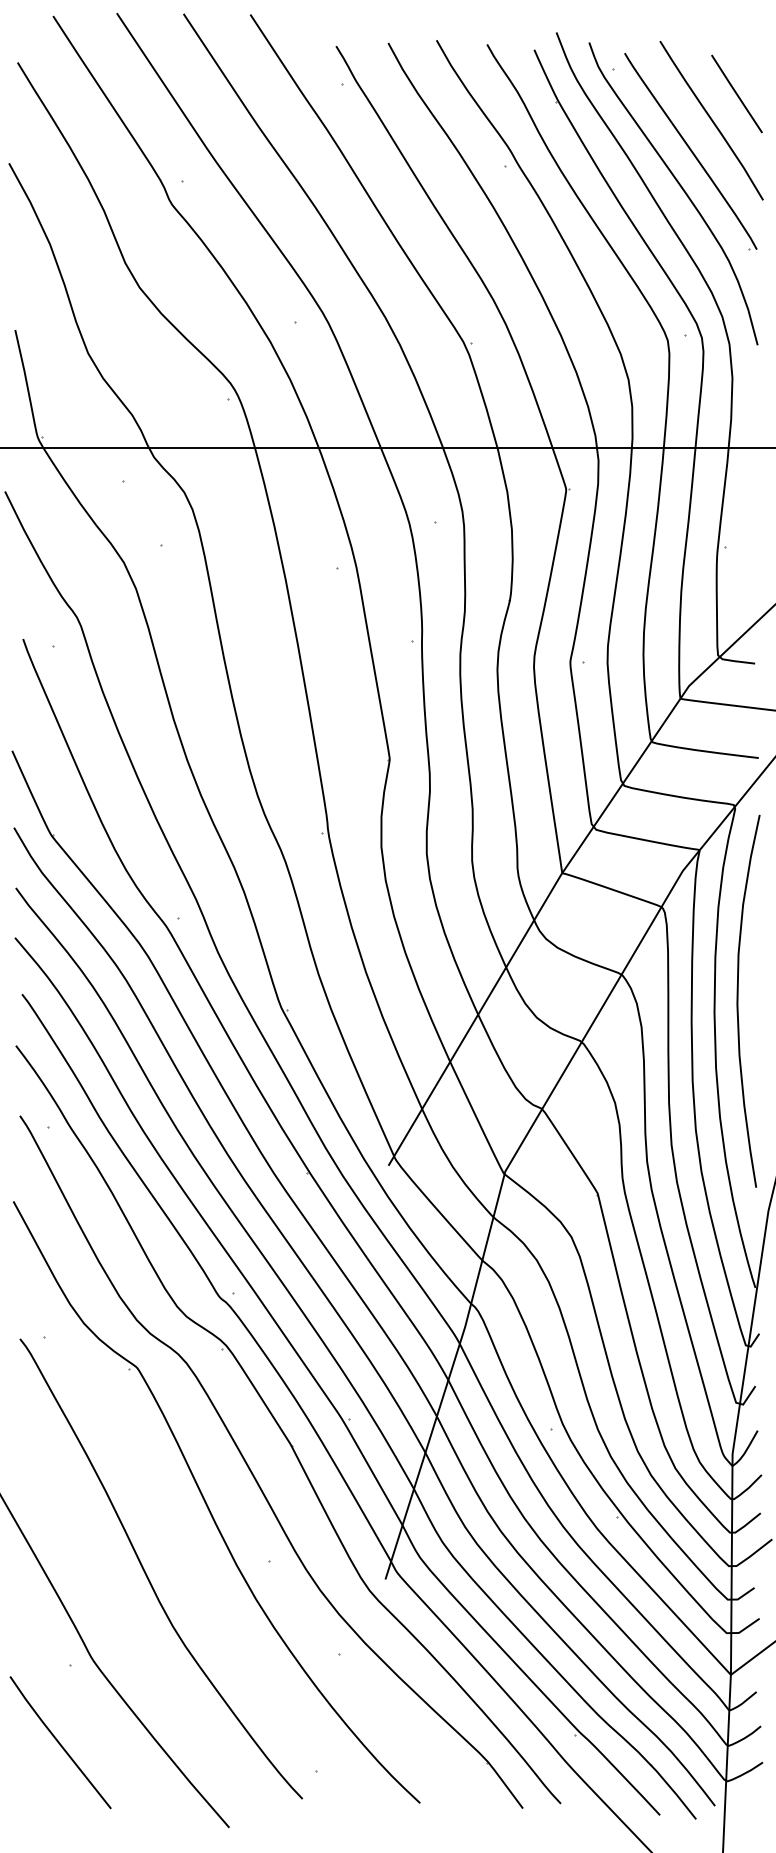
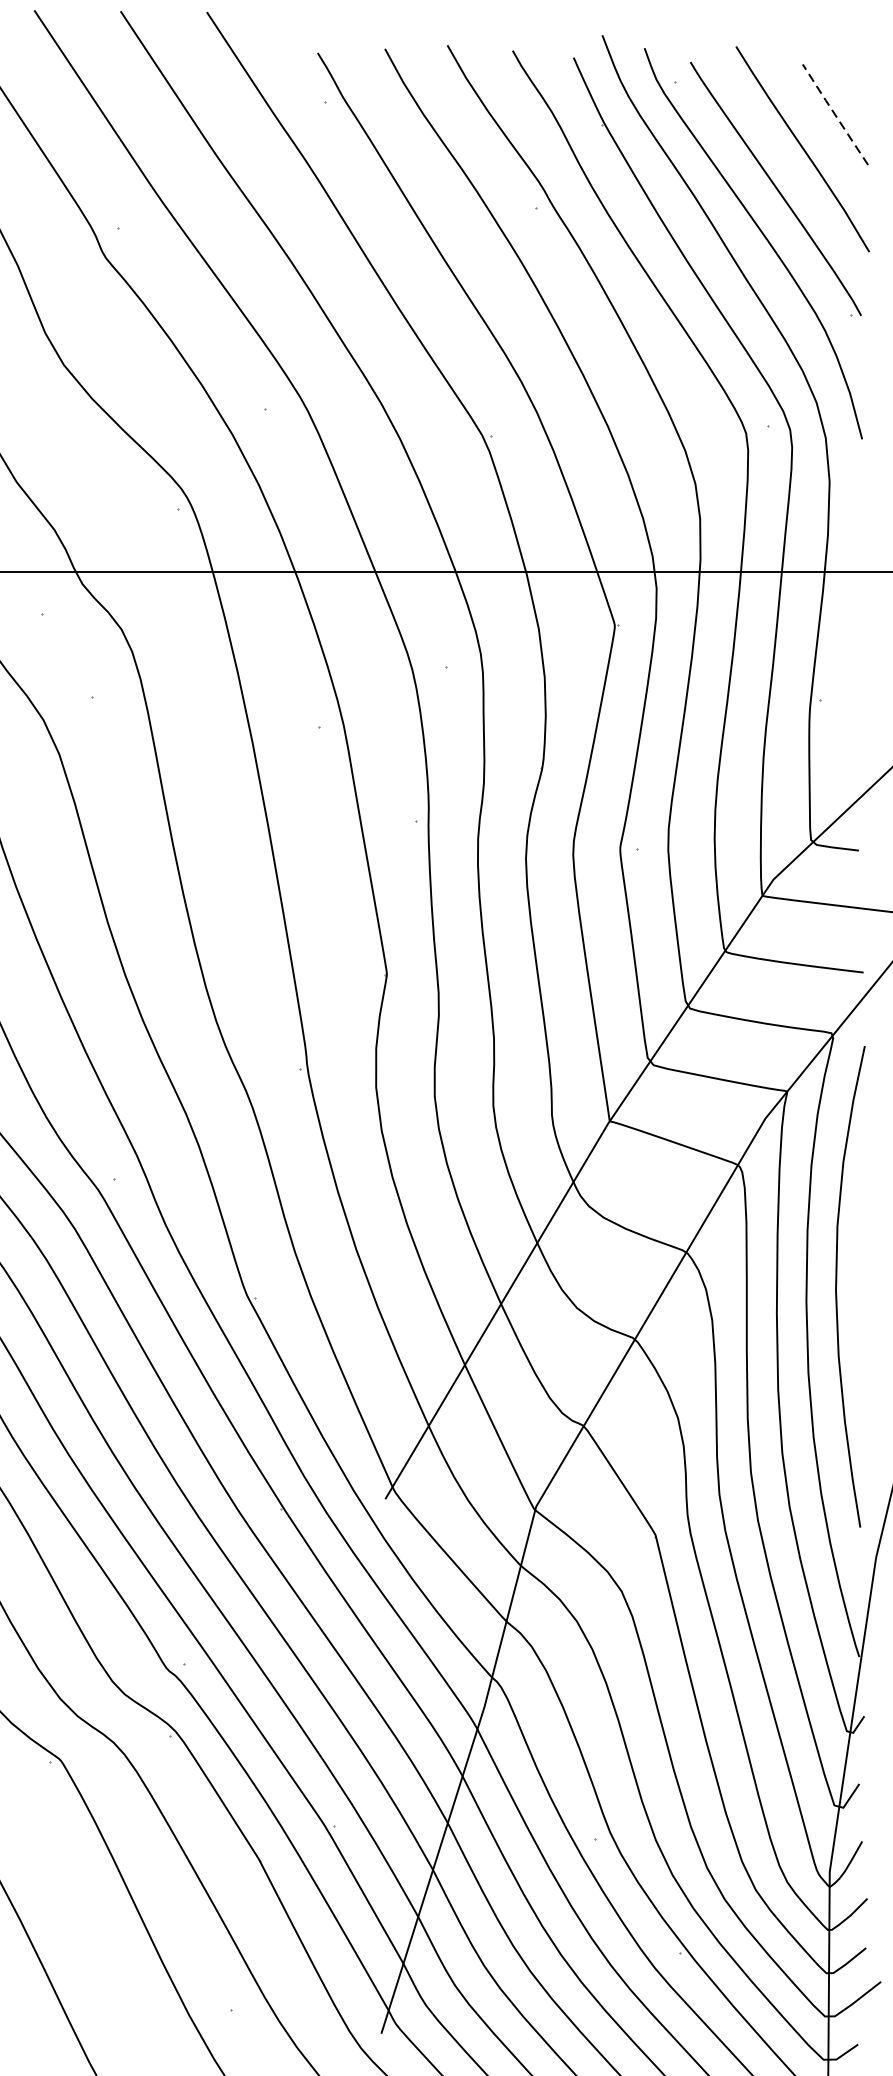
line: (736, 93) -> (834, 114), solid -> dashed

